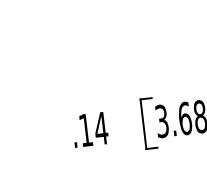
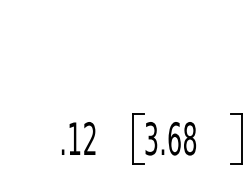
text: (100, 128) -> (89, 138), .14 -> .12

